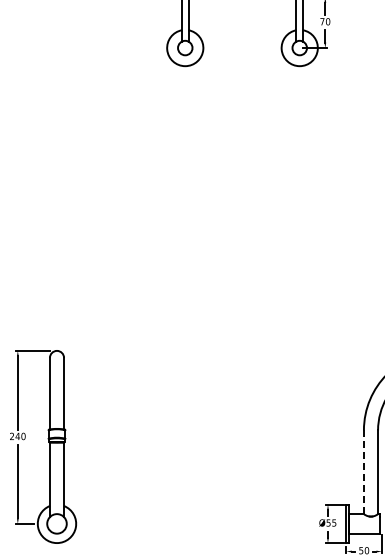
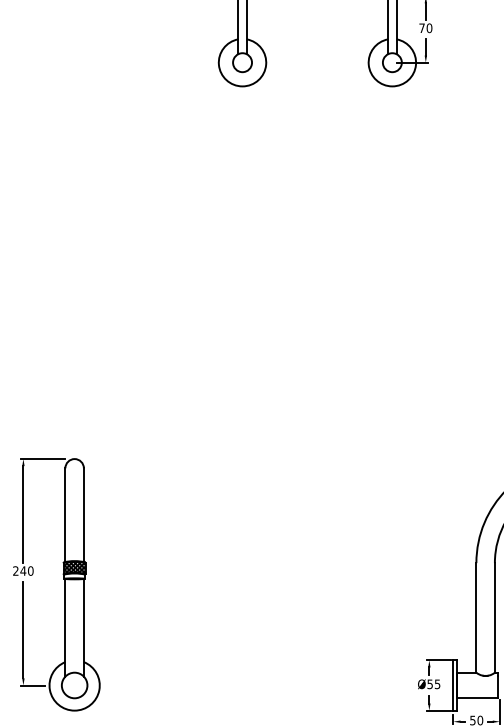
hatch: (56, 433) -> (73, 567), added
line: (363, 472) -> (475, 618), dashed -> solid

